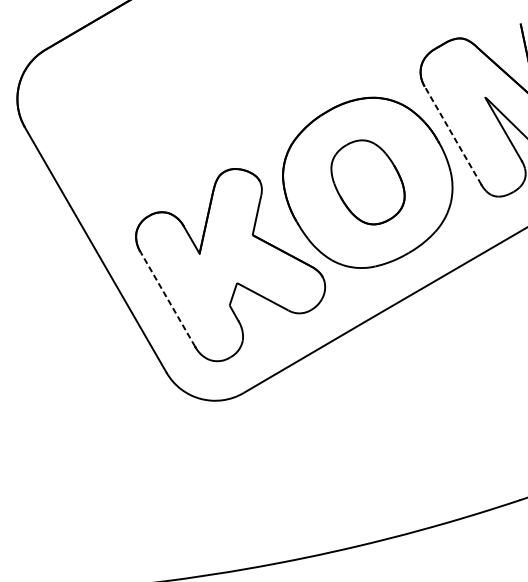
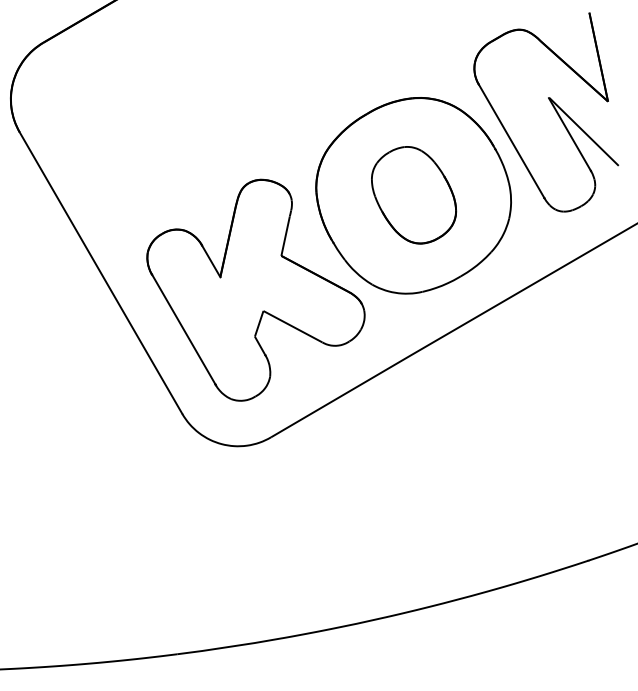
line: (452, 135) -> (511, 141), dashed -> solid
line: (167, 299) -> (183, 329), dashed -> solid

